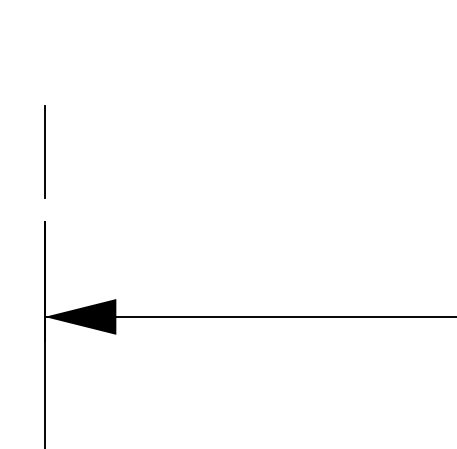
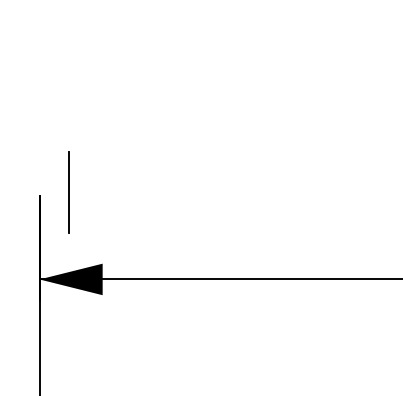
line: (44, 151) -> (68, 191), moved

